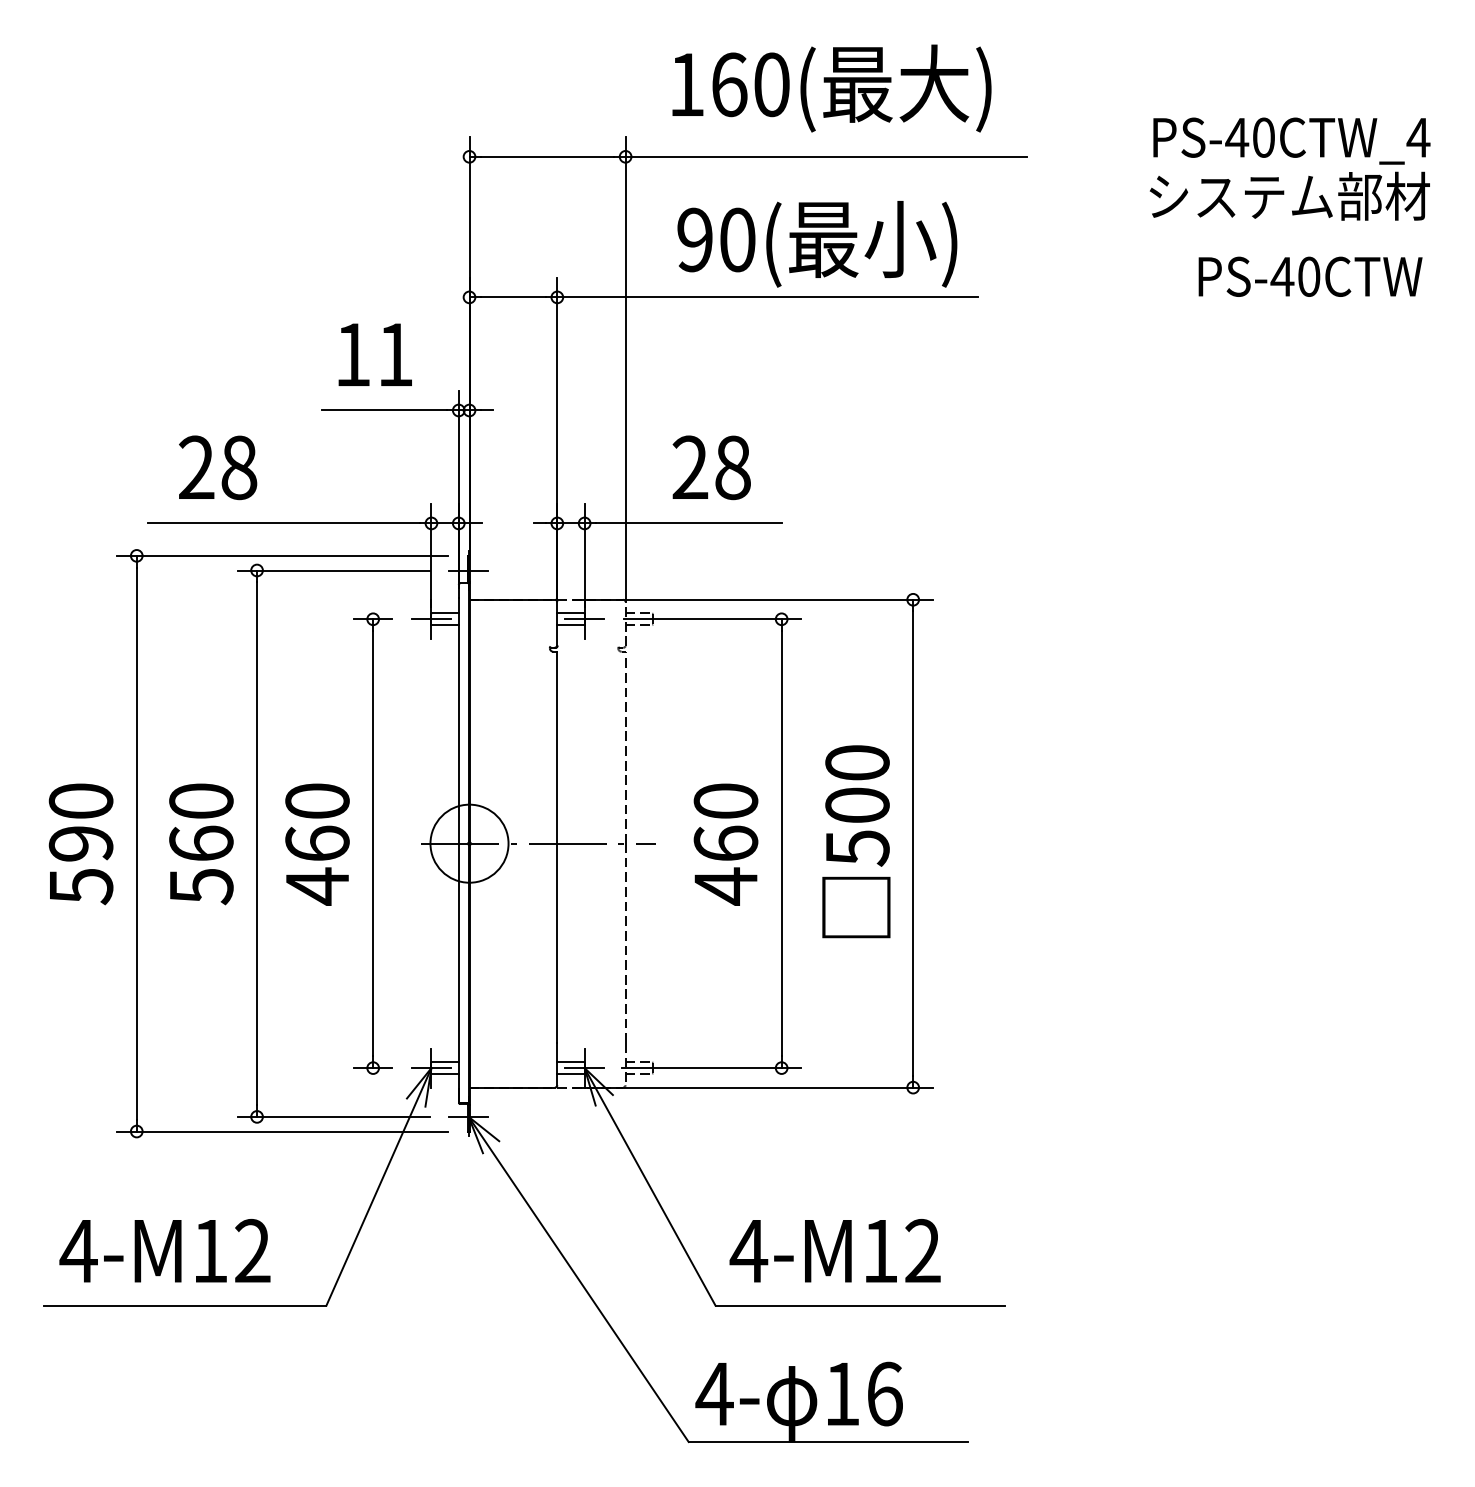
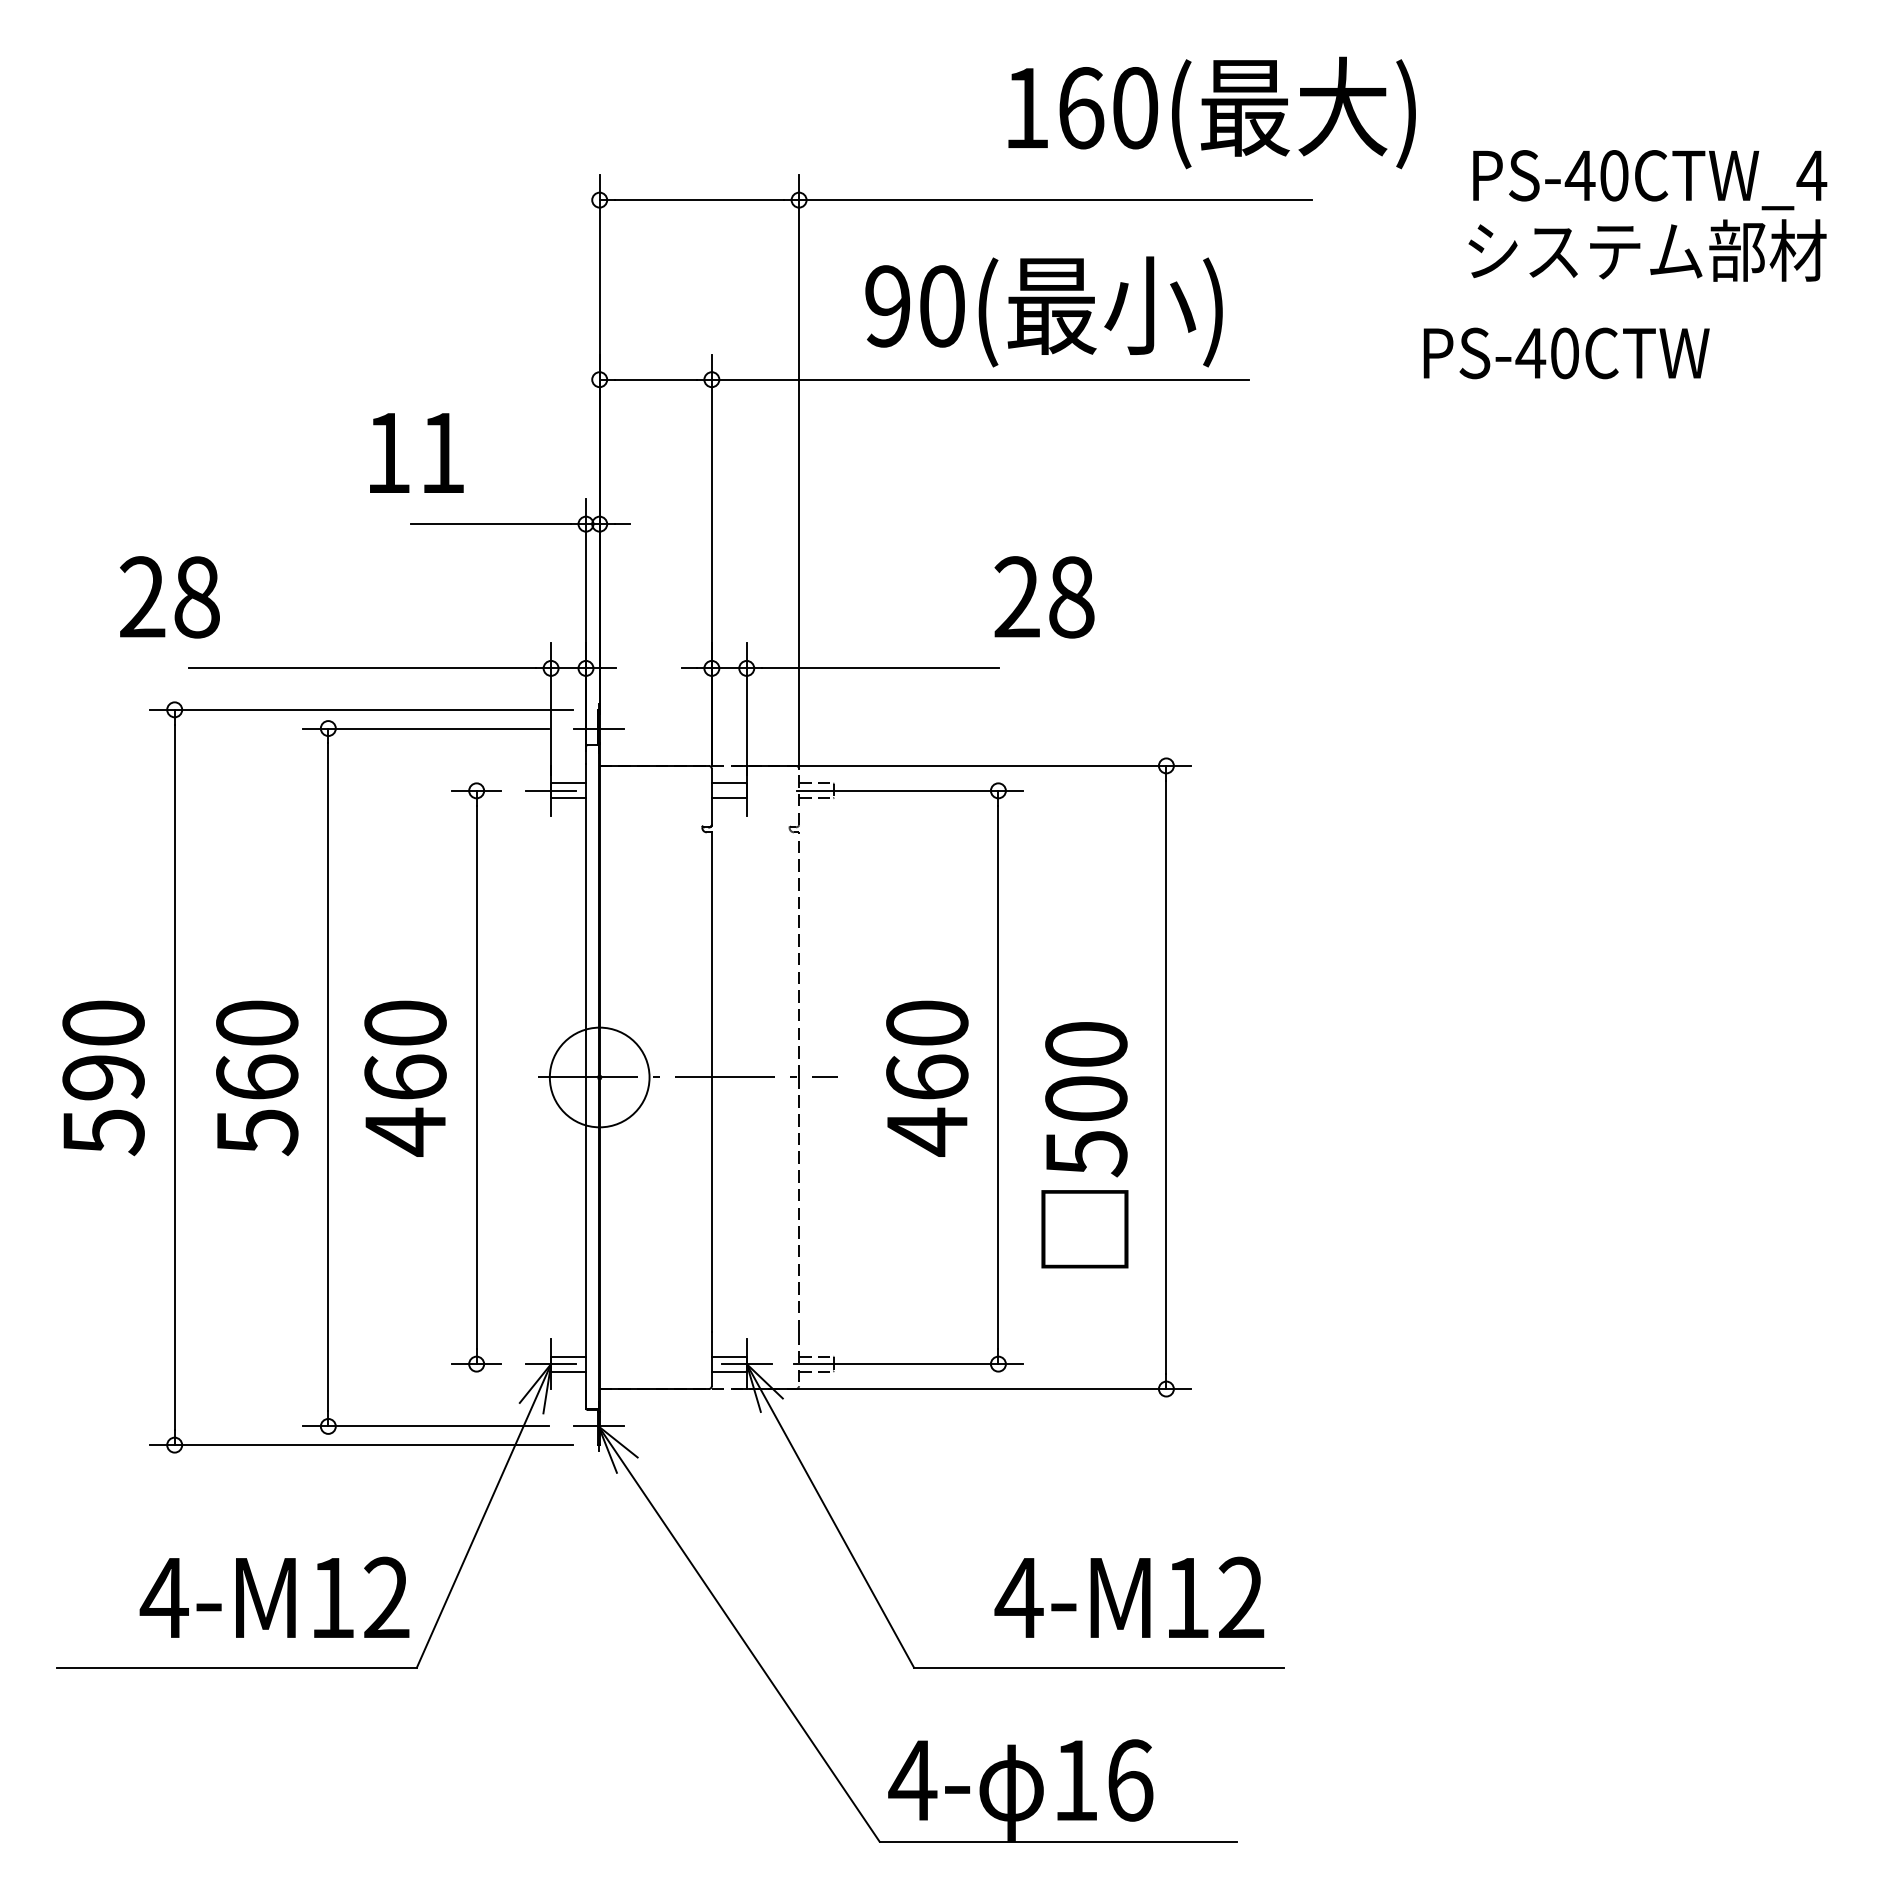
text: (831, 88) -> (1211, 112), moved
text: (1310, 276) -> (1566, 353), moved
text: (374, 354) -> (415, 452), moved
text: (218, 467) -> (170, 596), moved
text: (711, 467) -> (1044, 596), moved
line: (584, 619) -> (746, 791), removed
text: (856, 841) -> (1085, 1144), moved
text: (164, 1250) -> (273, 1597), moved
text: (834, 1250) -> (1128, 1597), moved

